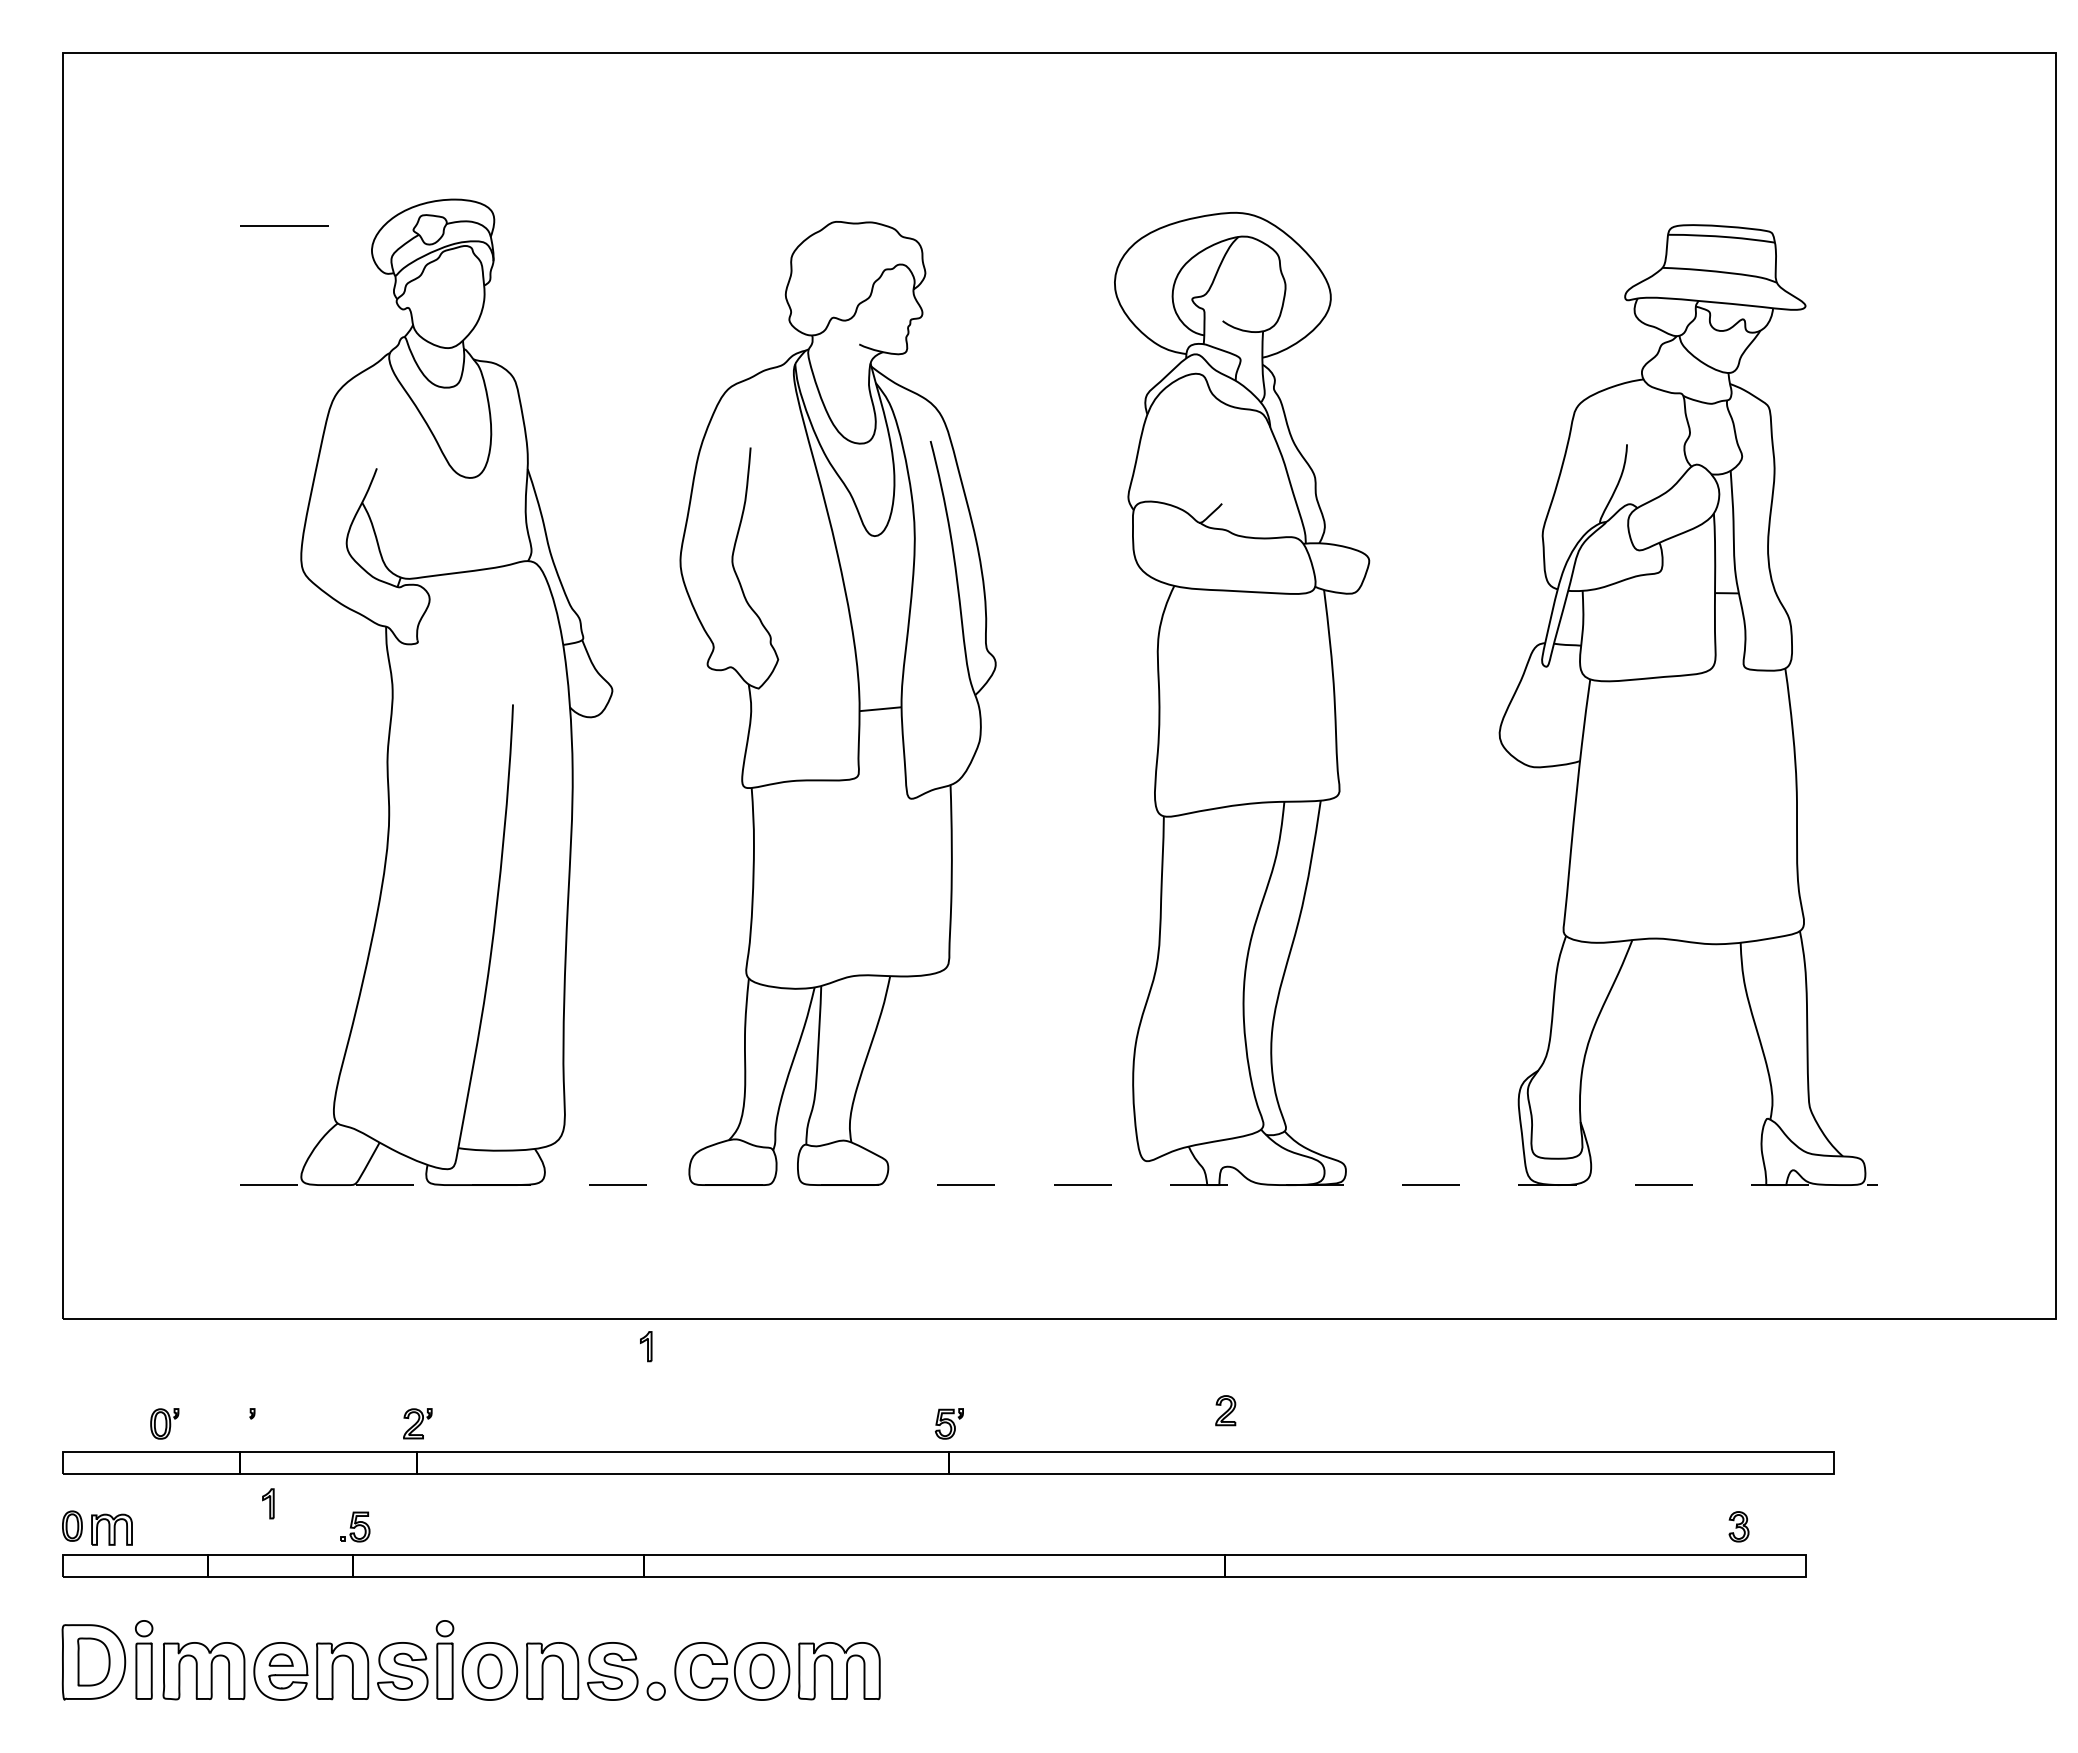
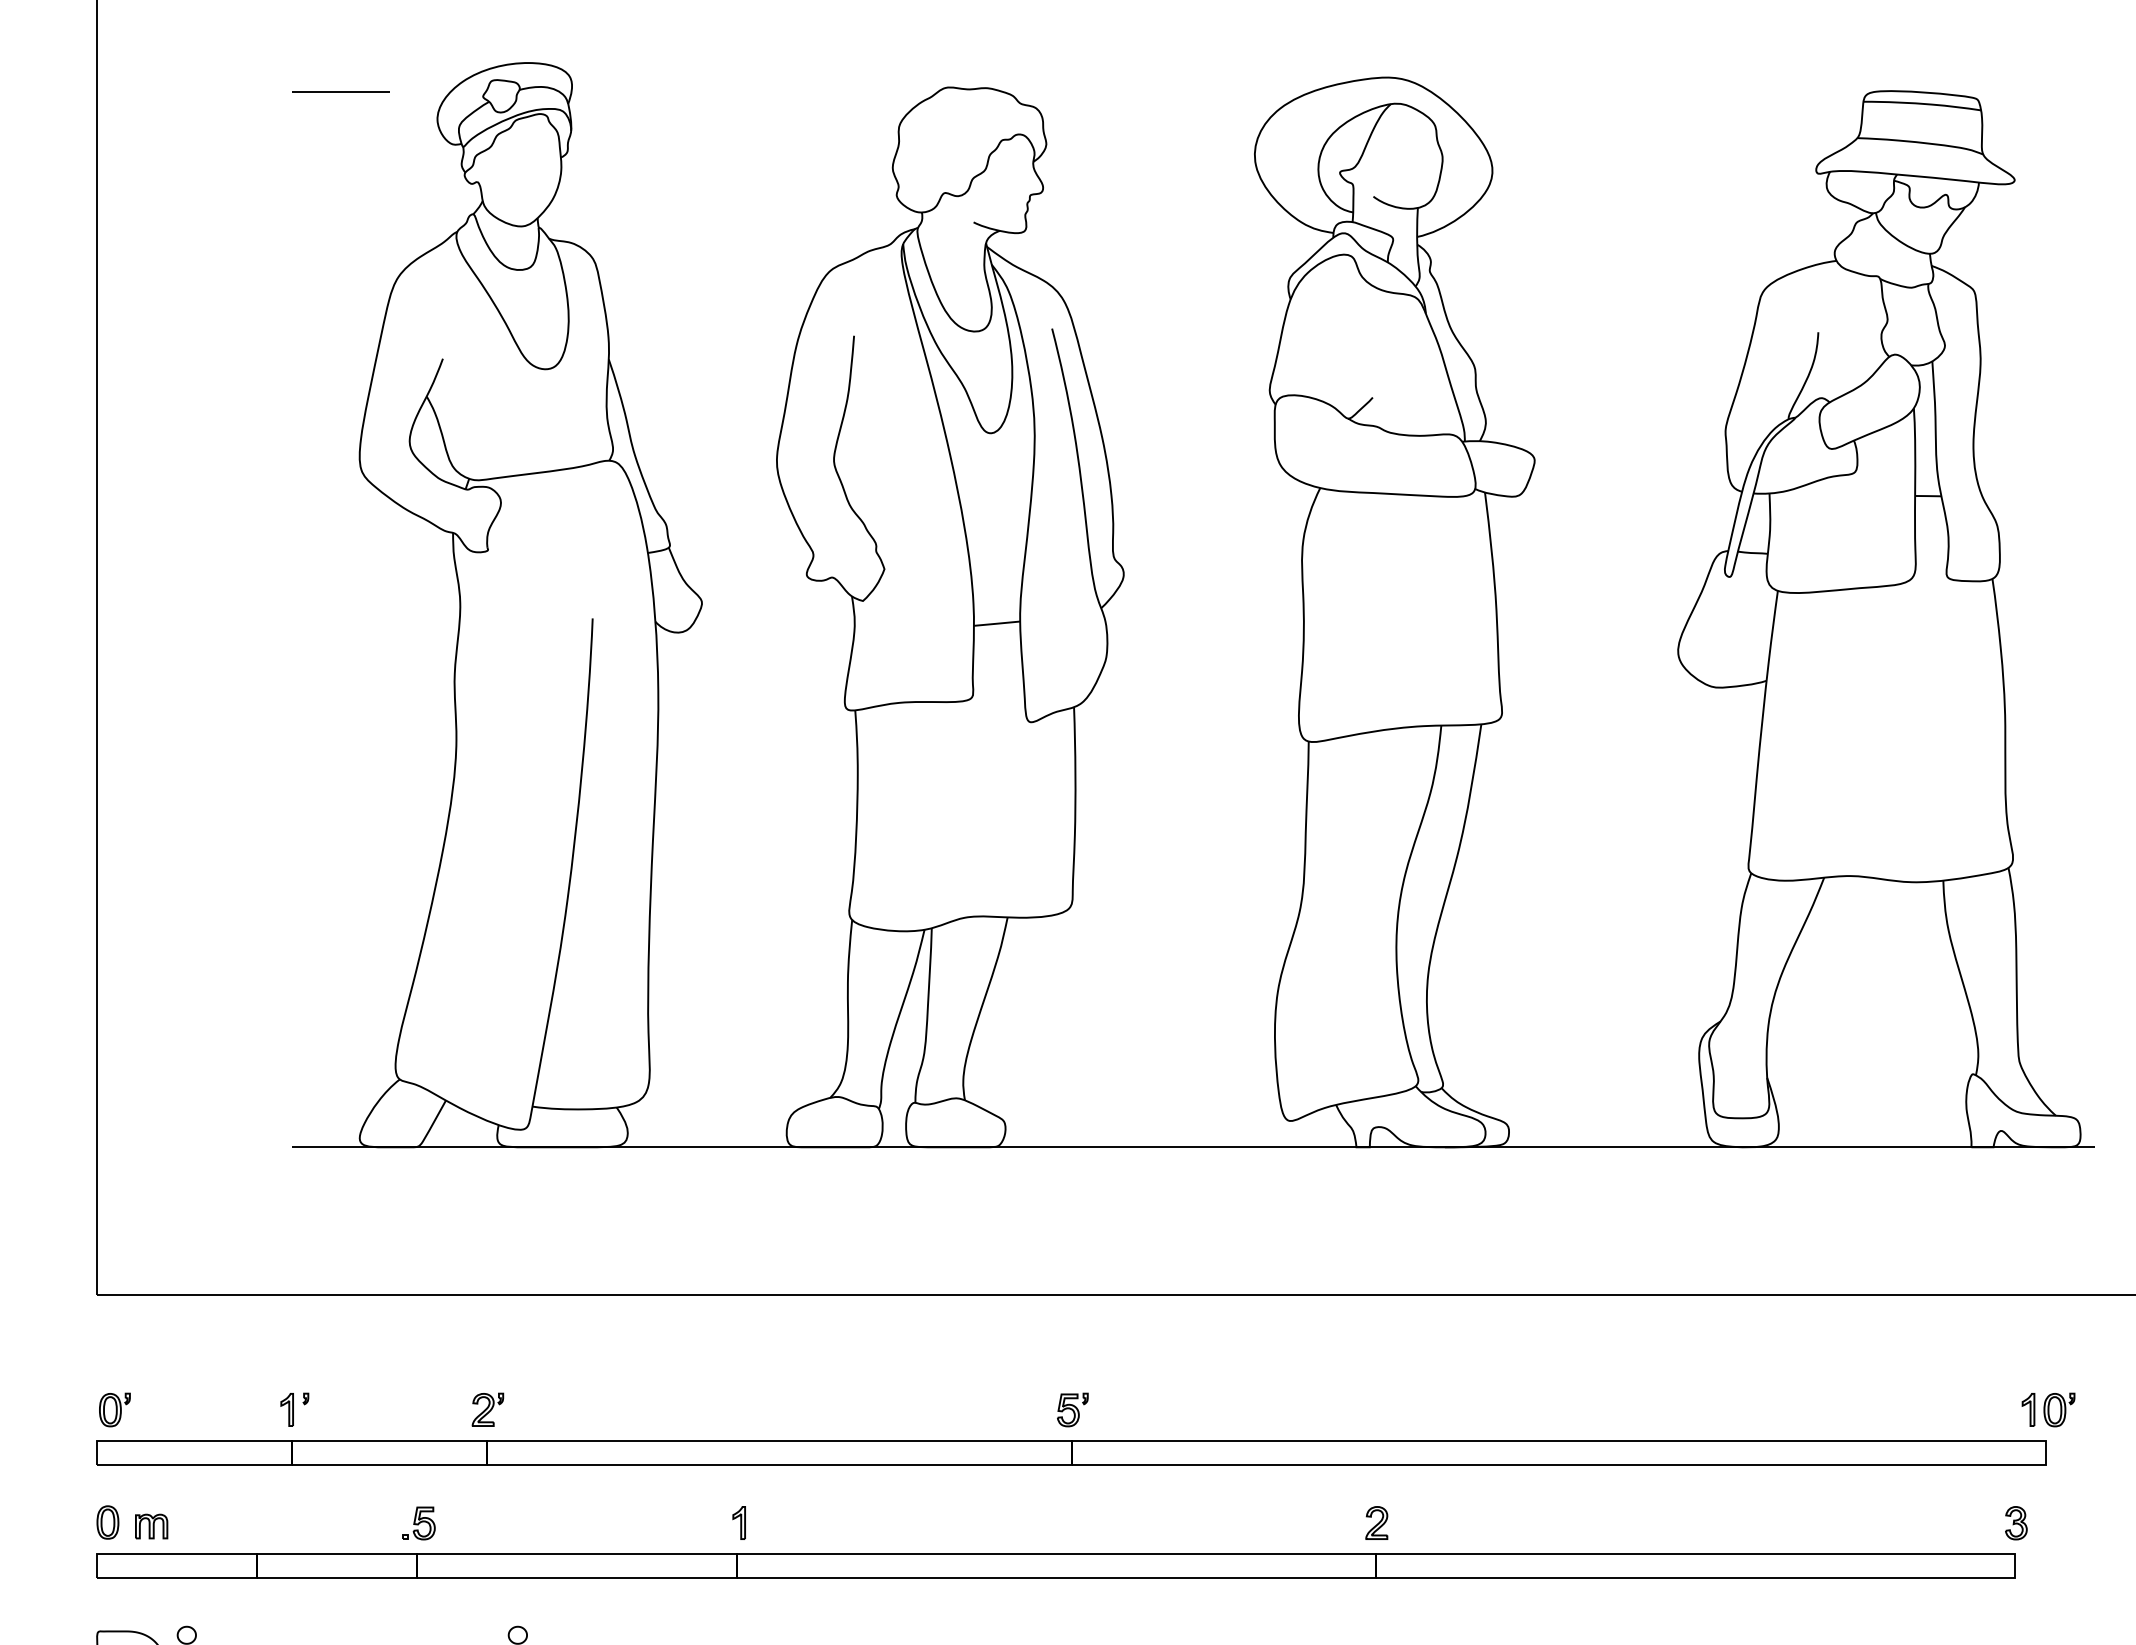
line: (1059, 1185) -> (1193, 1147), dashed -> solid
part: (646, 1346) -> (739, 1522), moved
part: (1225, 1410) -> (1376, 1522), moved
part: (164, 1423) -> (114, 1409), moved
part: (1835, 1423) -> (2047, 1409), added
part: (268, 1503) -> (287, 1409), moved
part: (1738, 1526) -> (2015, 1522), moved
part: (112, 1529) -> (152, 1526), size x0.71

